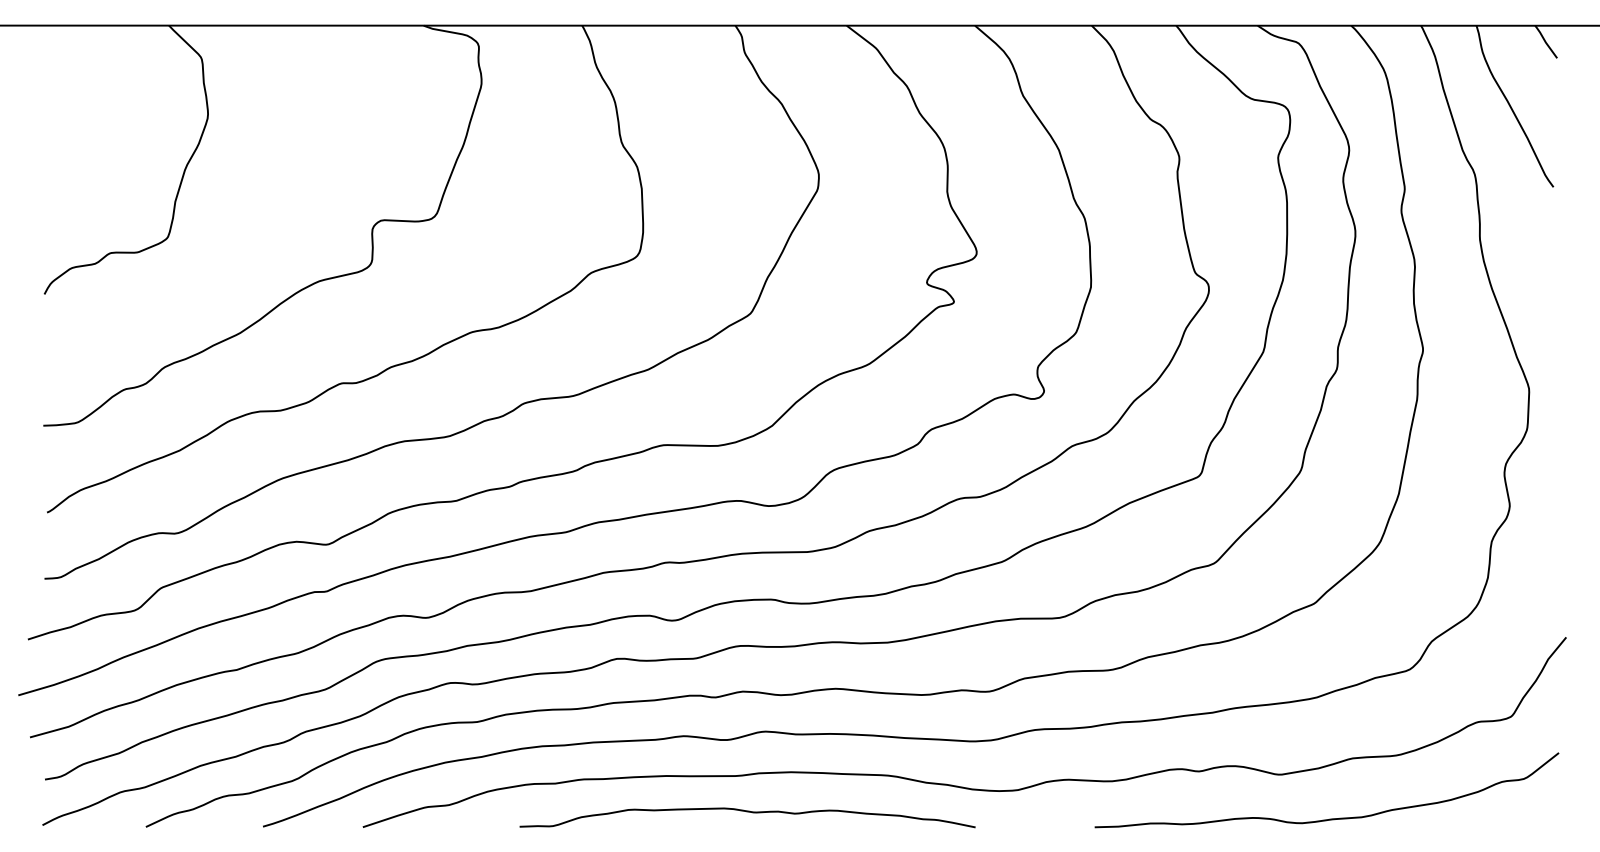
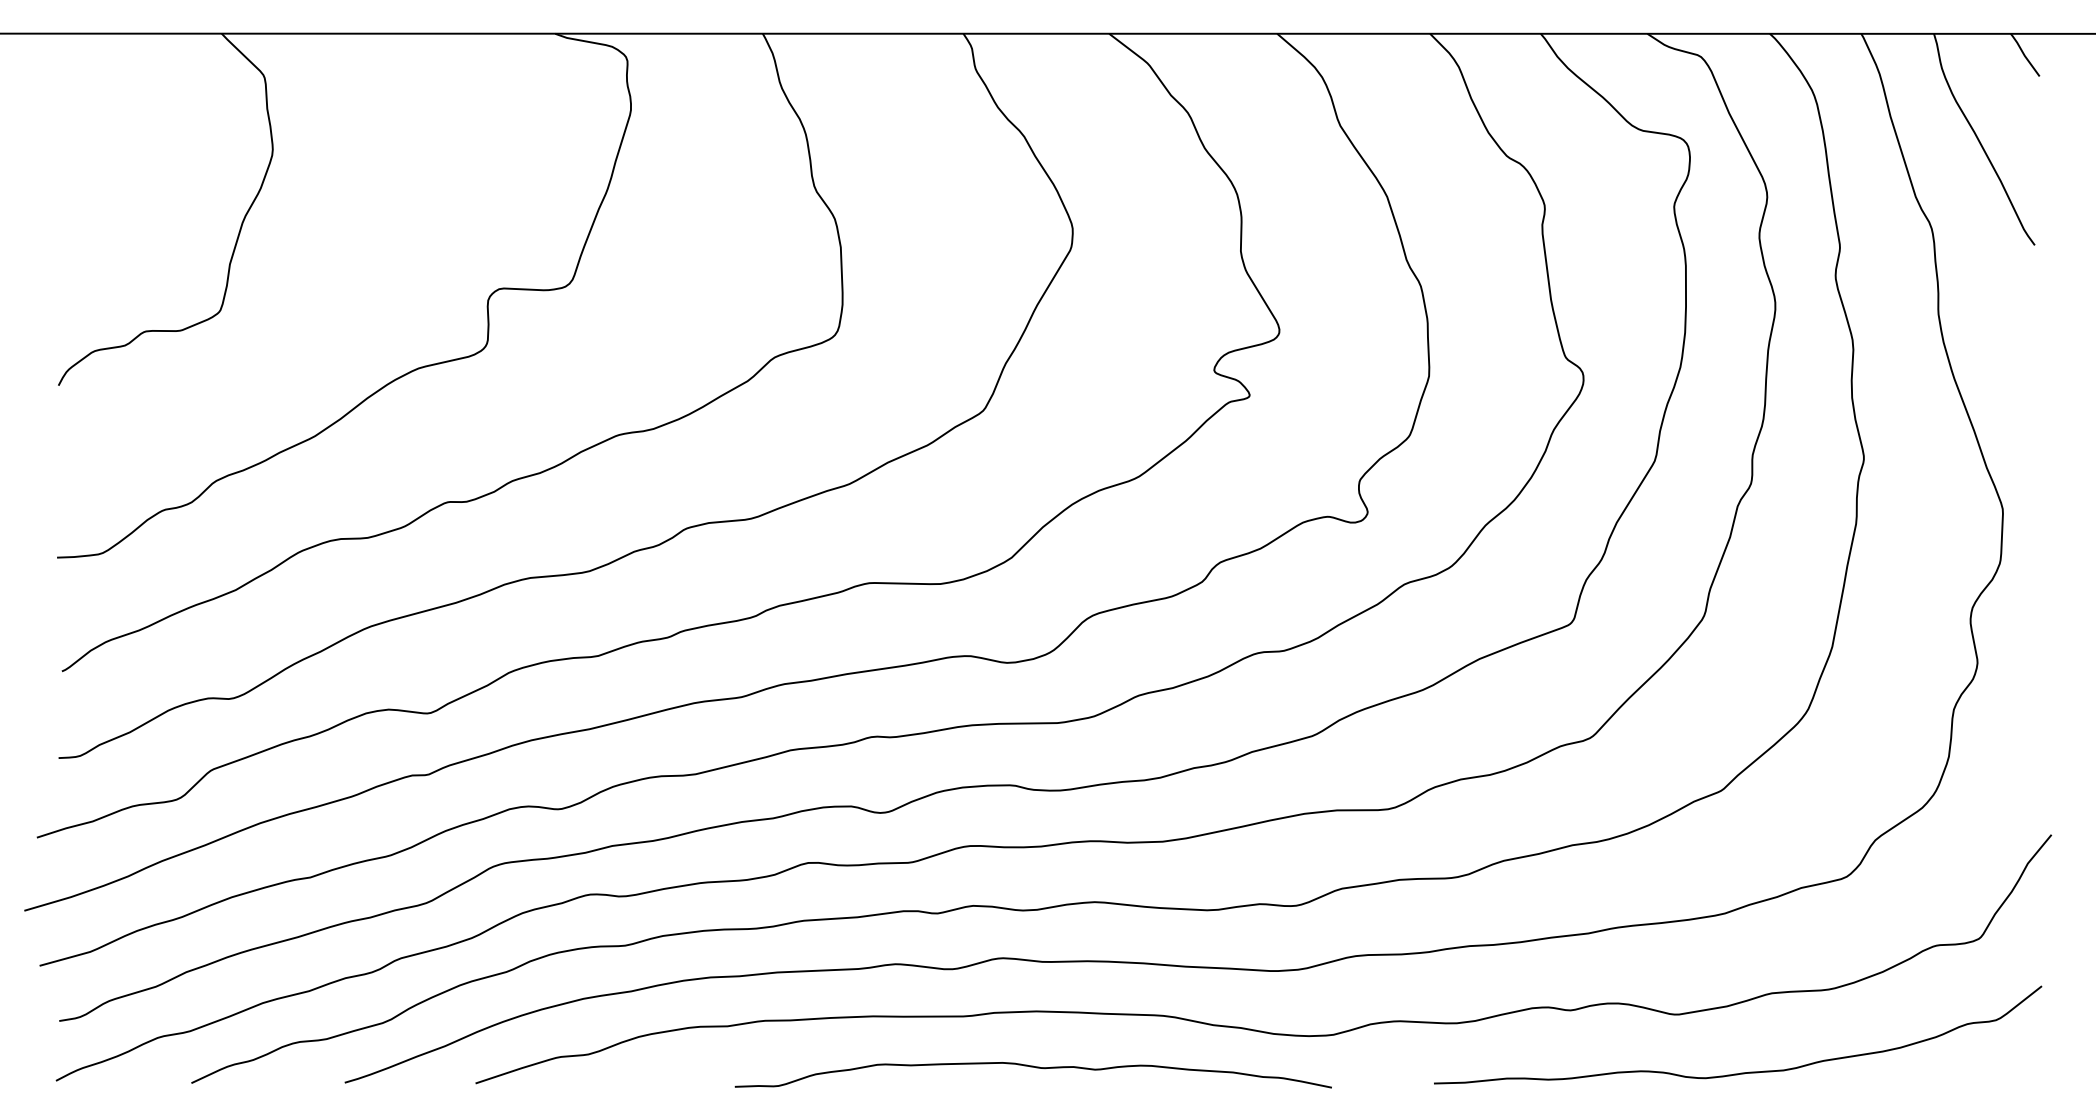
curve: (746, 811) -> (1032, 1067), moved

